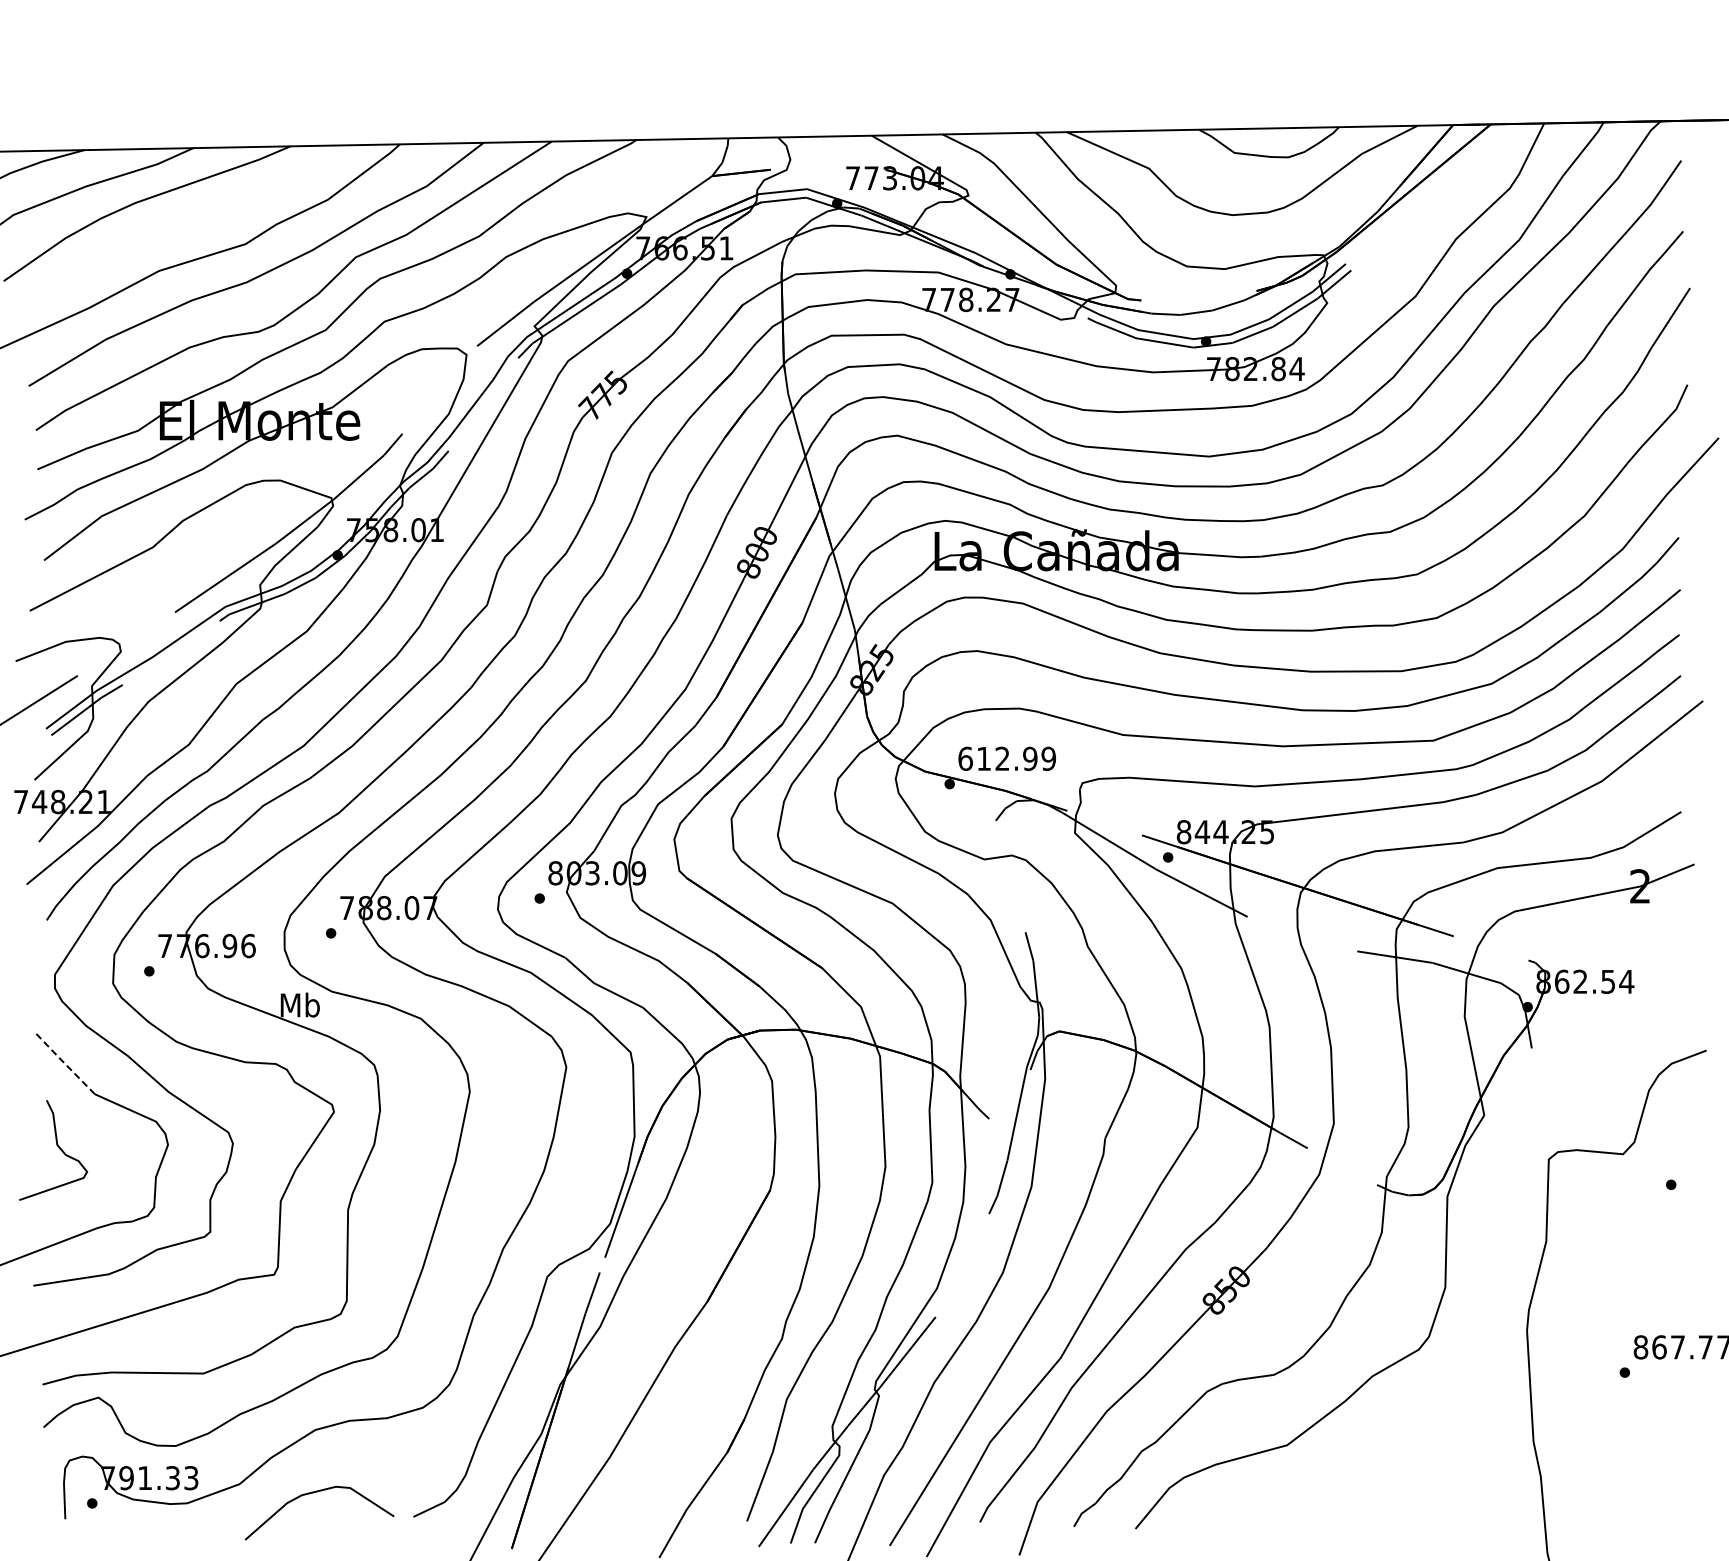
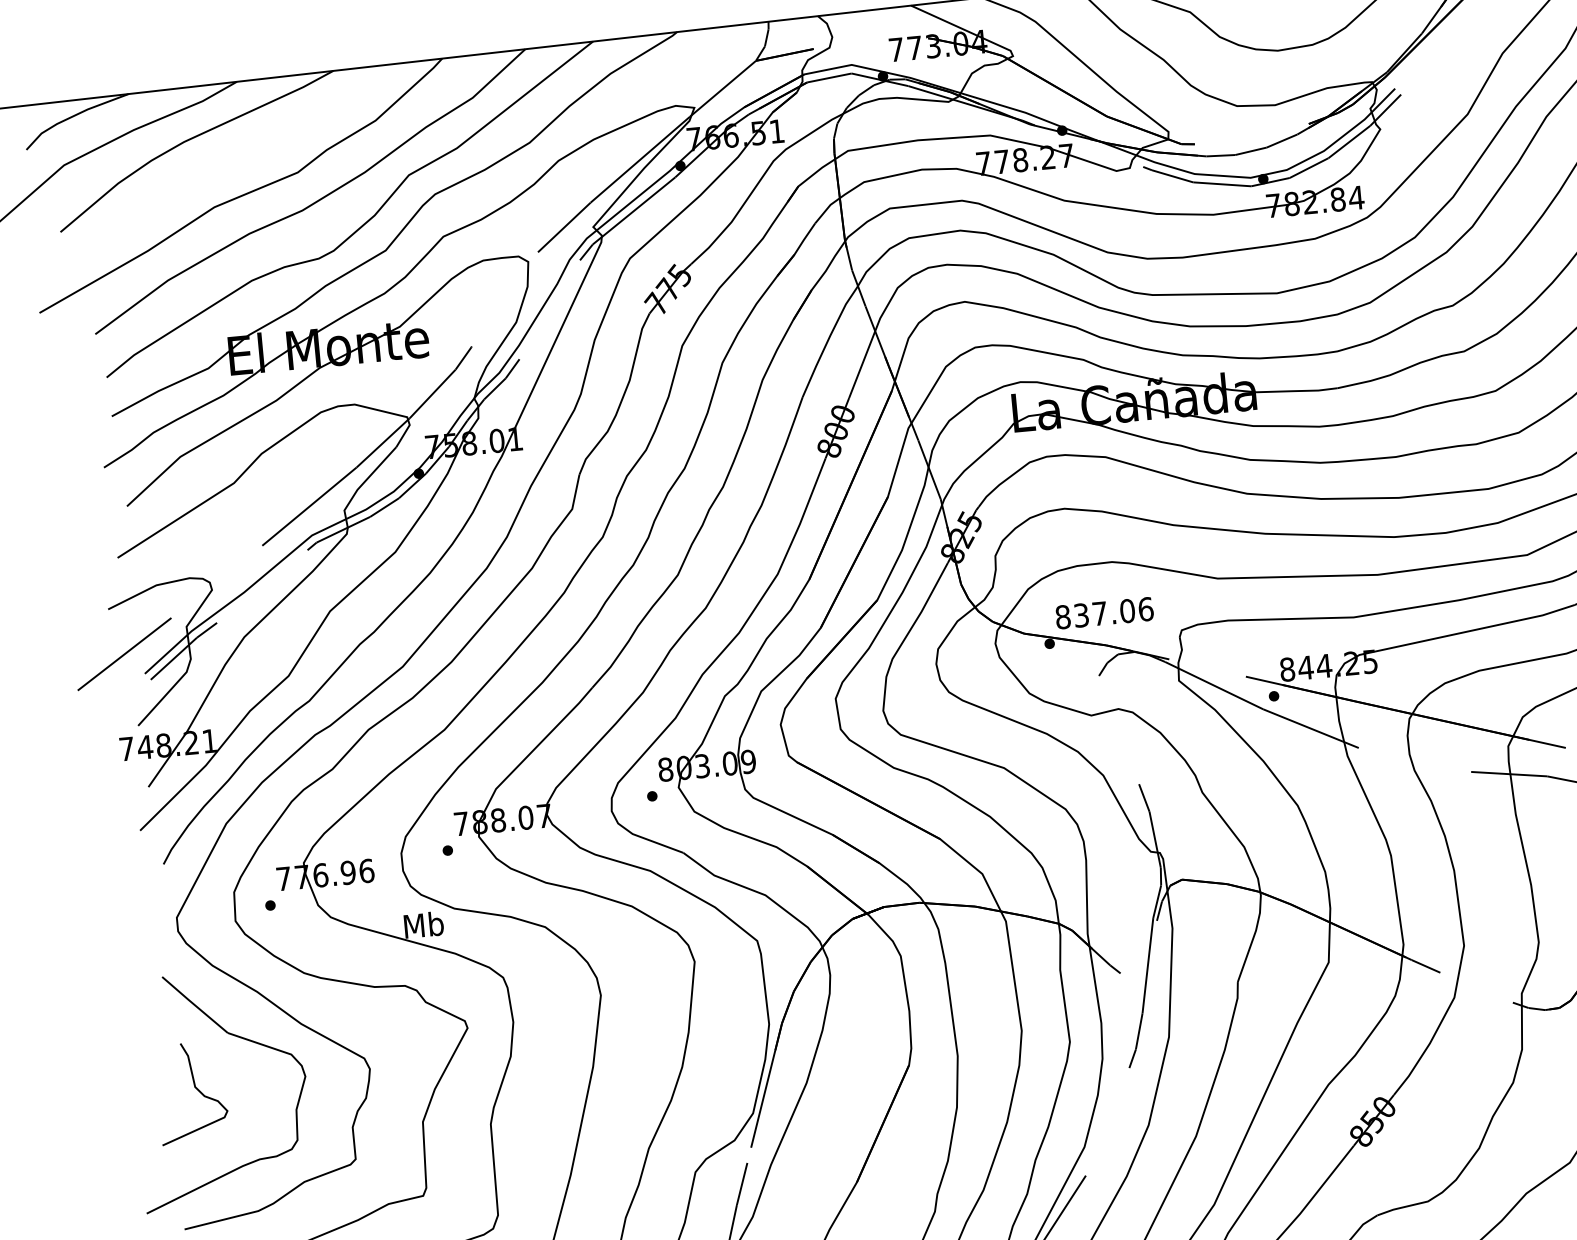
text: (1007, 758) -> (1104, 612), 612.99 -> 837.06
line: (64, 1063) -> (194, 1005), dashed -> solid

